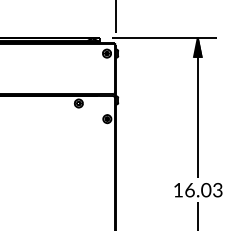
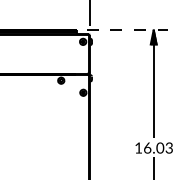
line: (164, 37) -> (127, 29), solid -> dashed

